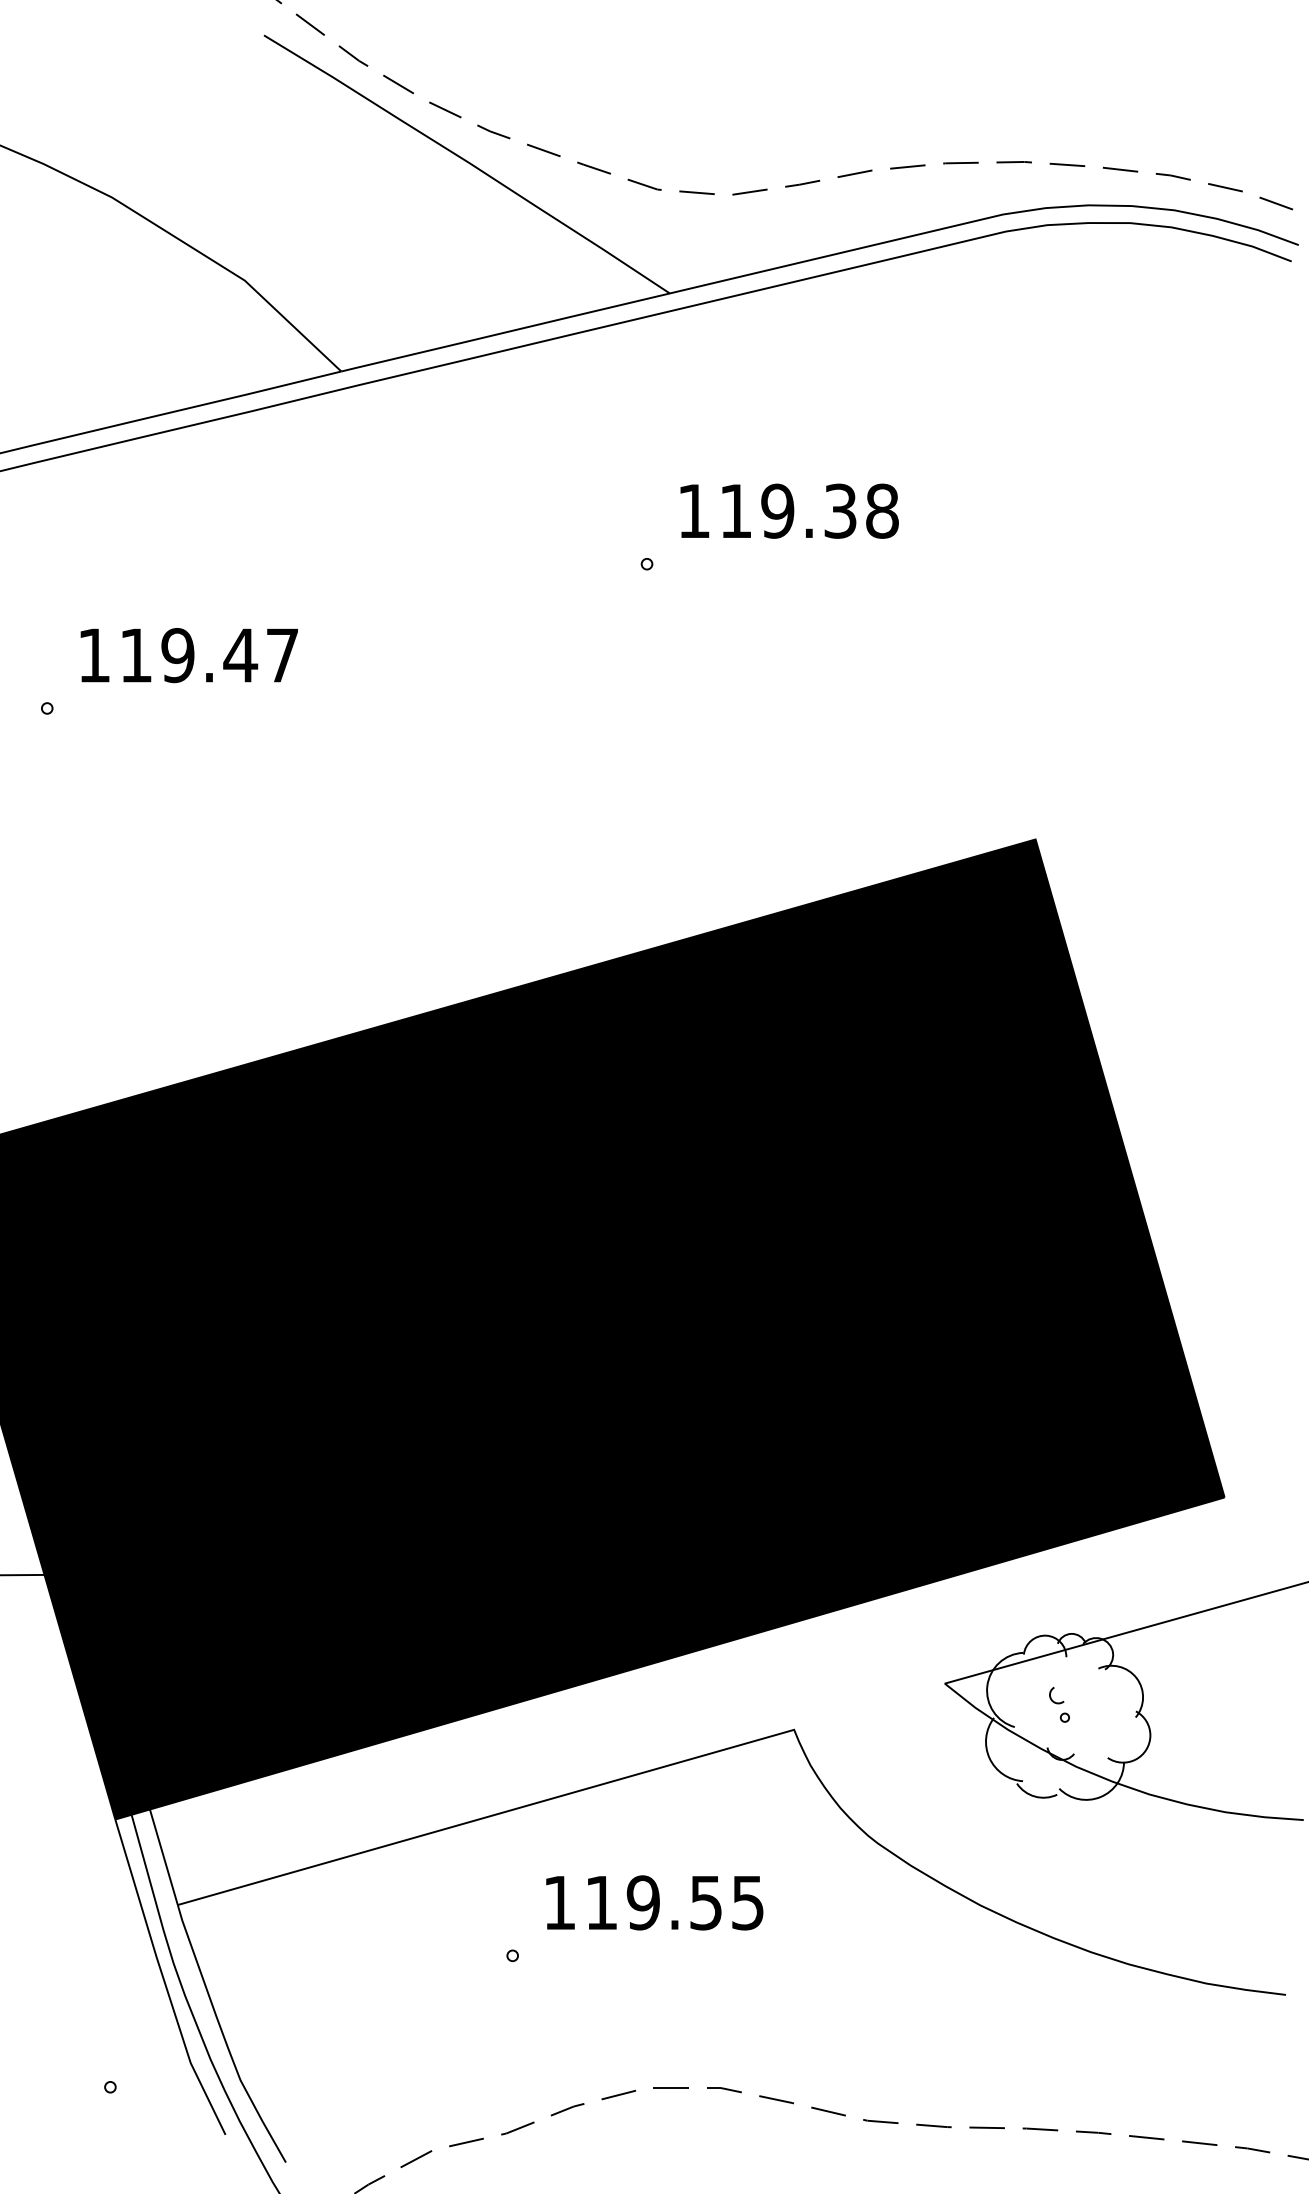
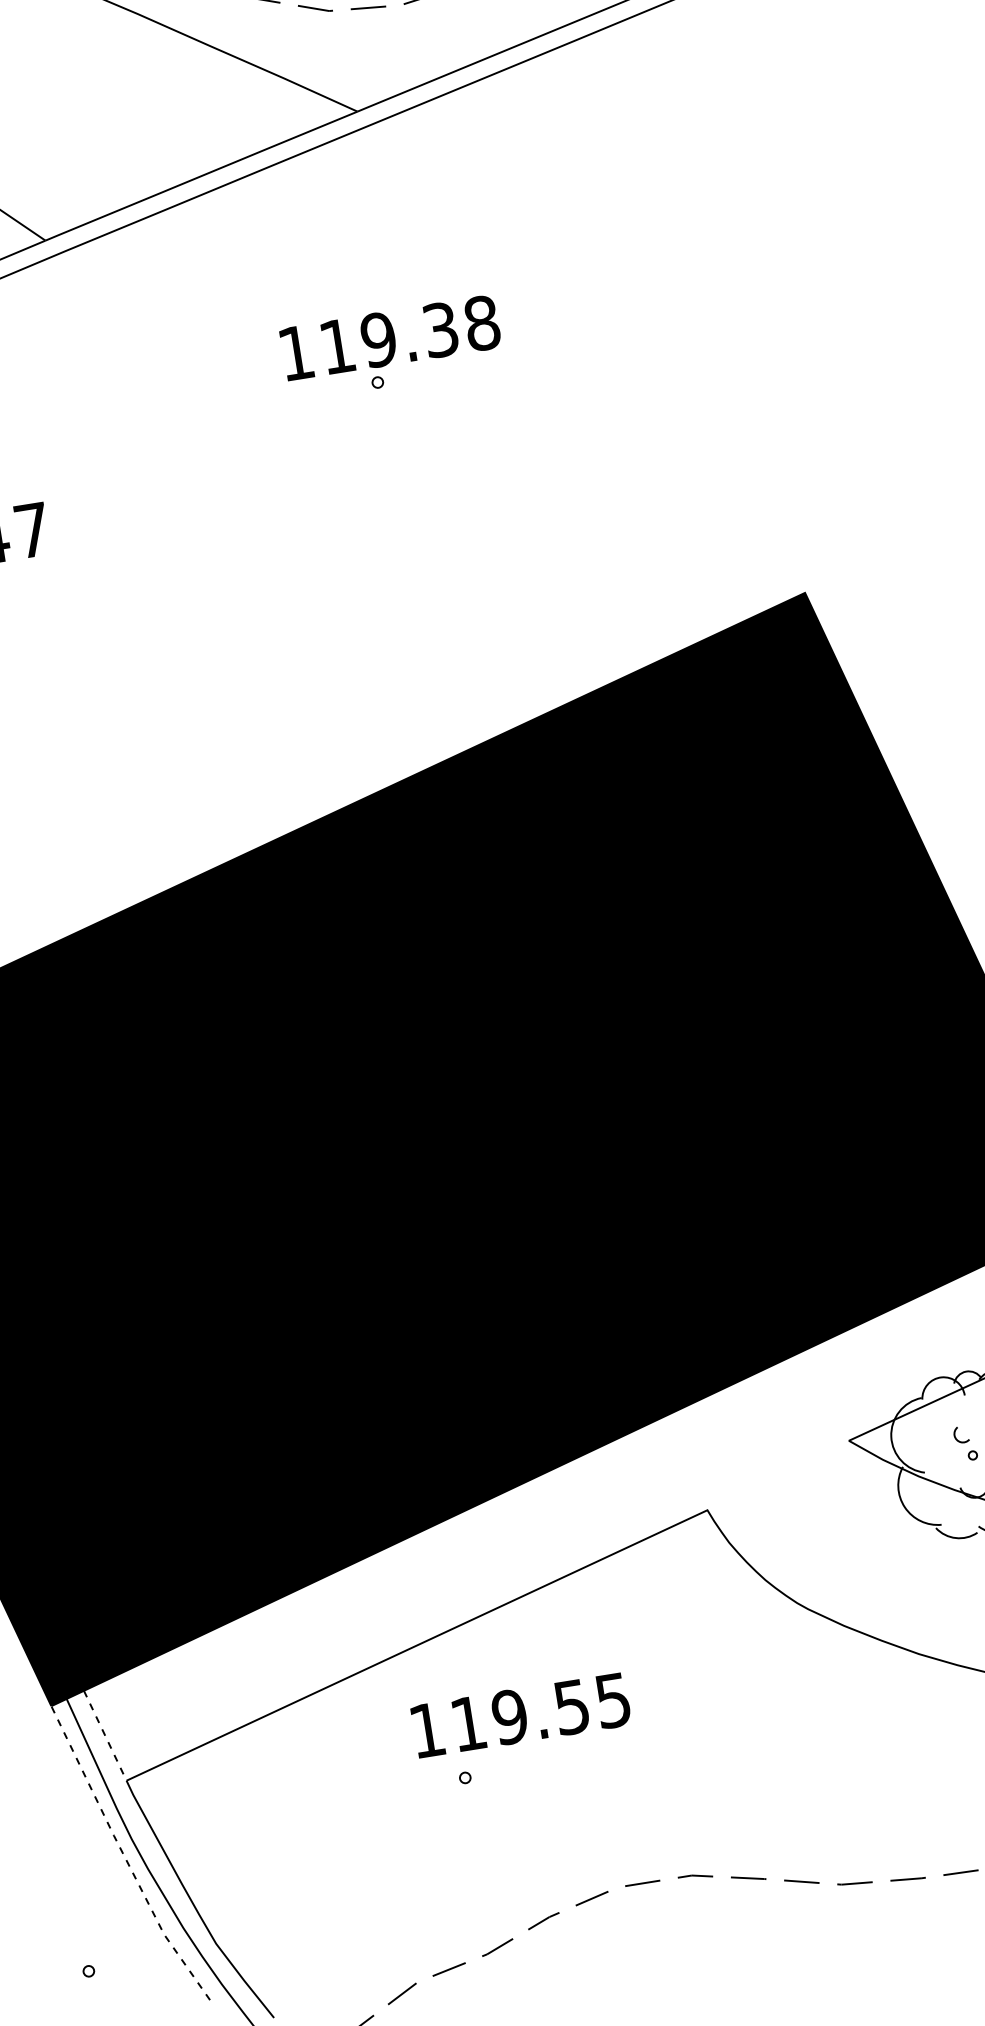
text: (789, 510) -> (390, 337), moved
line: (163, 1857) -> (104, 1736), solid -> dashed
text: (654, 1902) -> (520, 1715), moved
line: (163, 1979) -> (124, 1856), solid -> dashed

